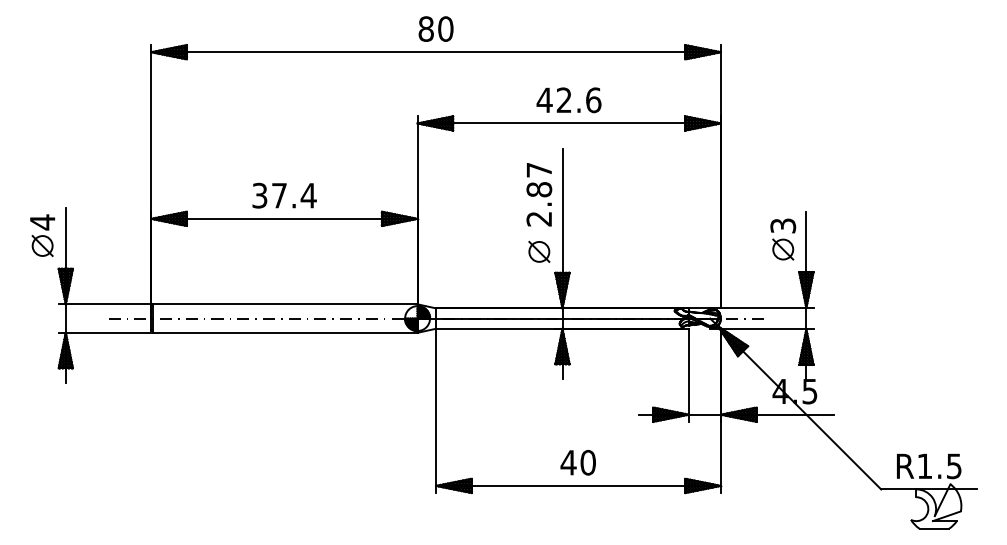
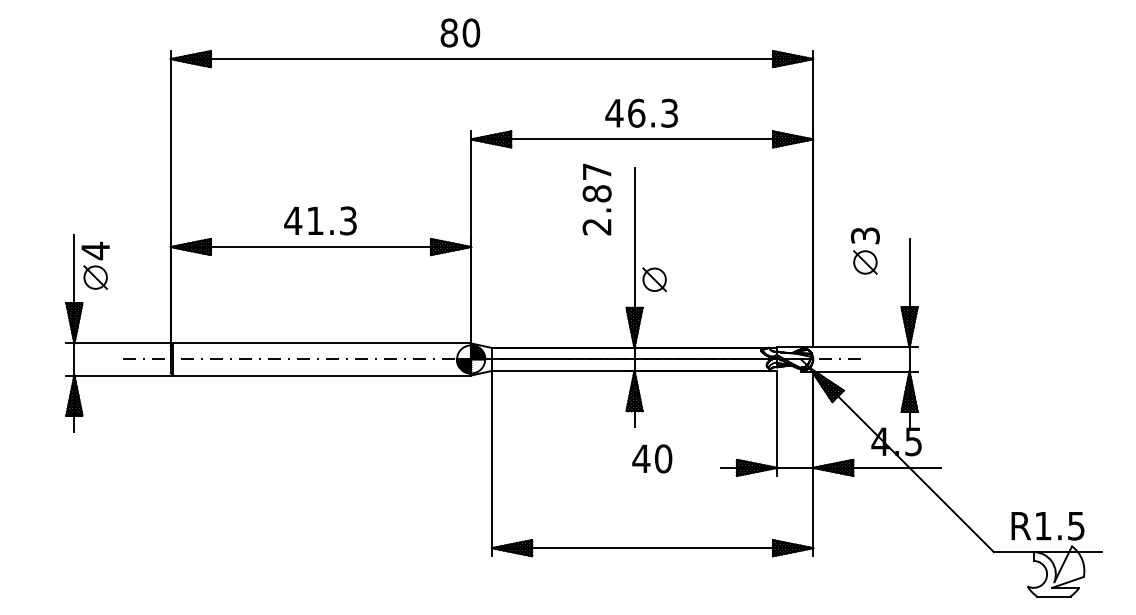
text: (435, 28) -> (459, 32), moved
text: (578, 100) -> (652, 113), 42.6 -> 46.3
text: (539, 194) -> (597, 199), moved
text: (283, 195) -> (319, 220), 37.4 -> 41.3
part: (42, 235) -> (95, 265), moved
part: (783, 239) -> (865, 251), moved
part: (539, 251) -> (654, 279), moved
text: (577, 462) -> (651, 458), moved

